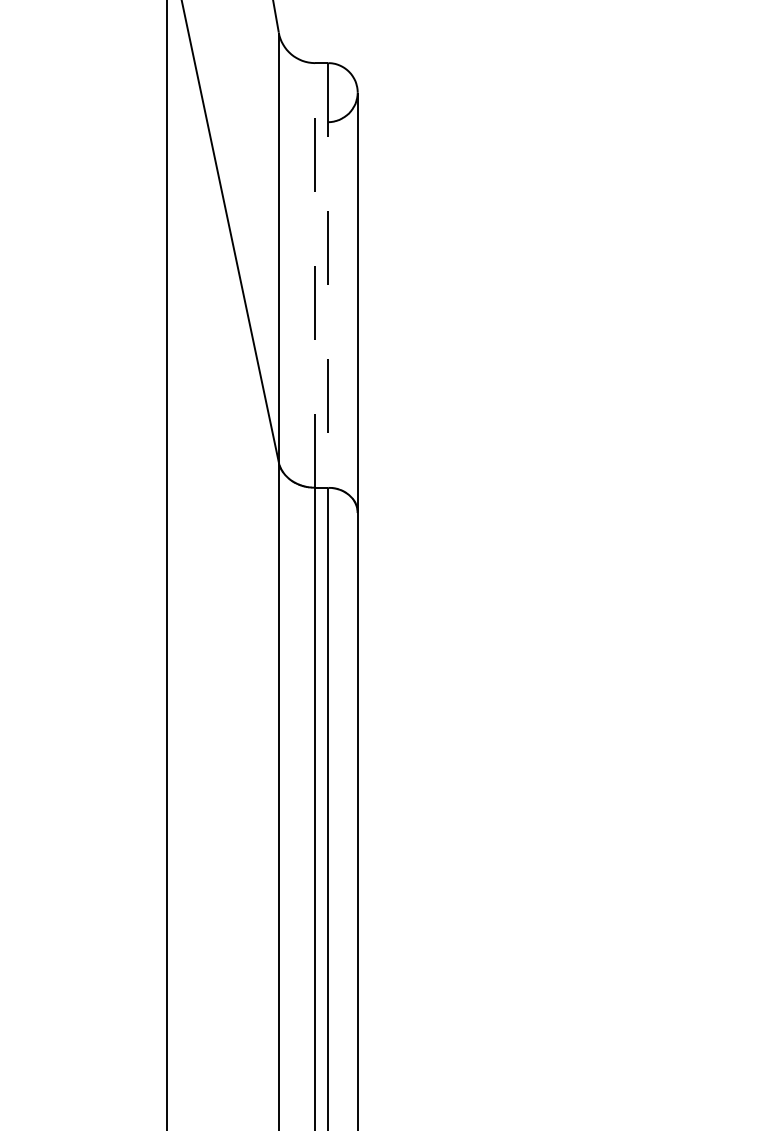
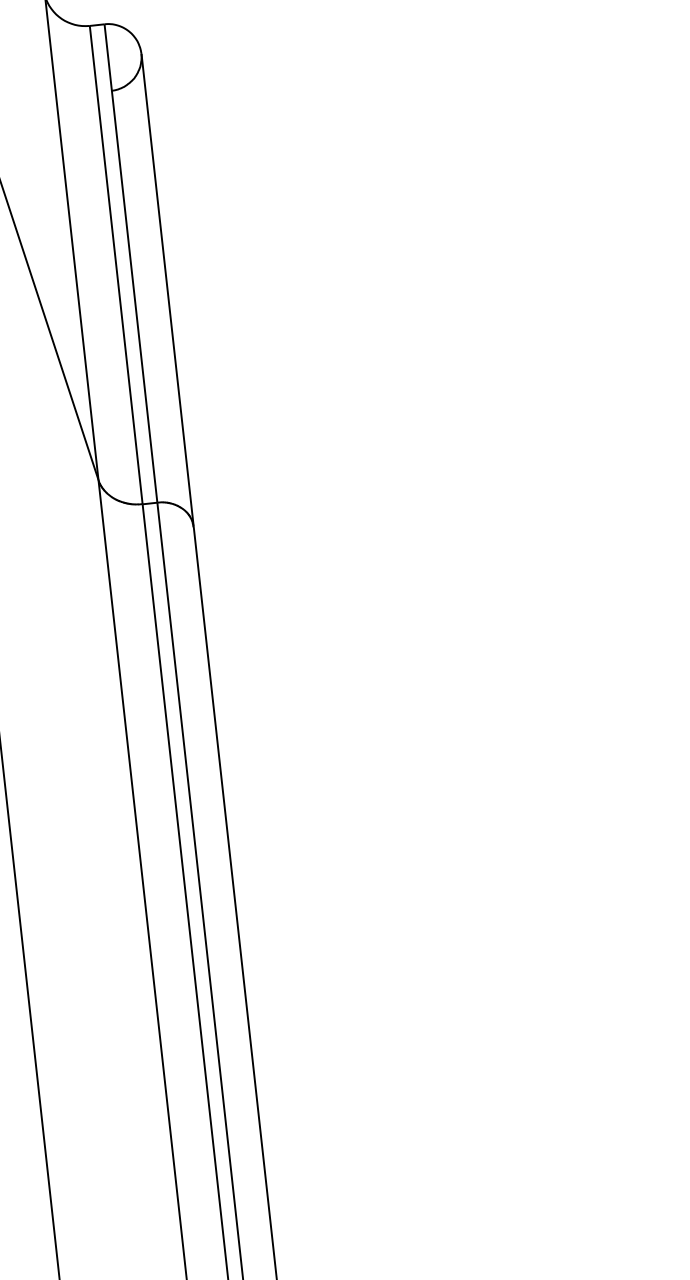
line: (315, 275) -> (116, 265), dashed -> solid
line: (328, 276) -> (131, 264), dashed -> solid

